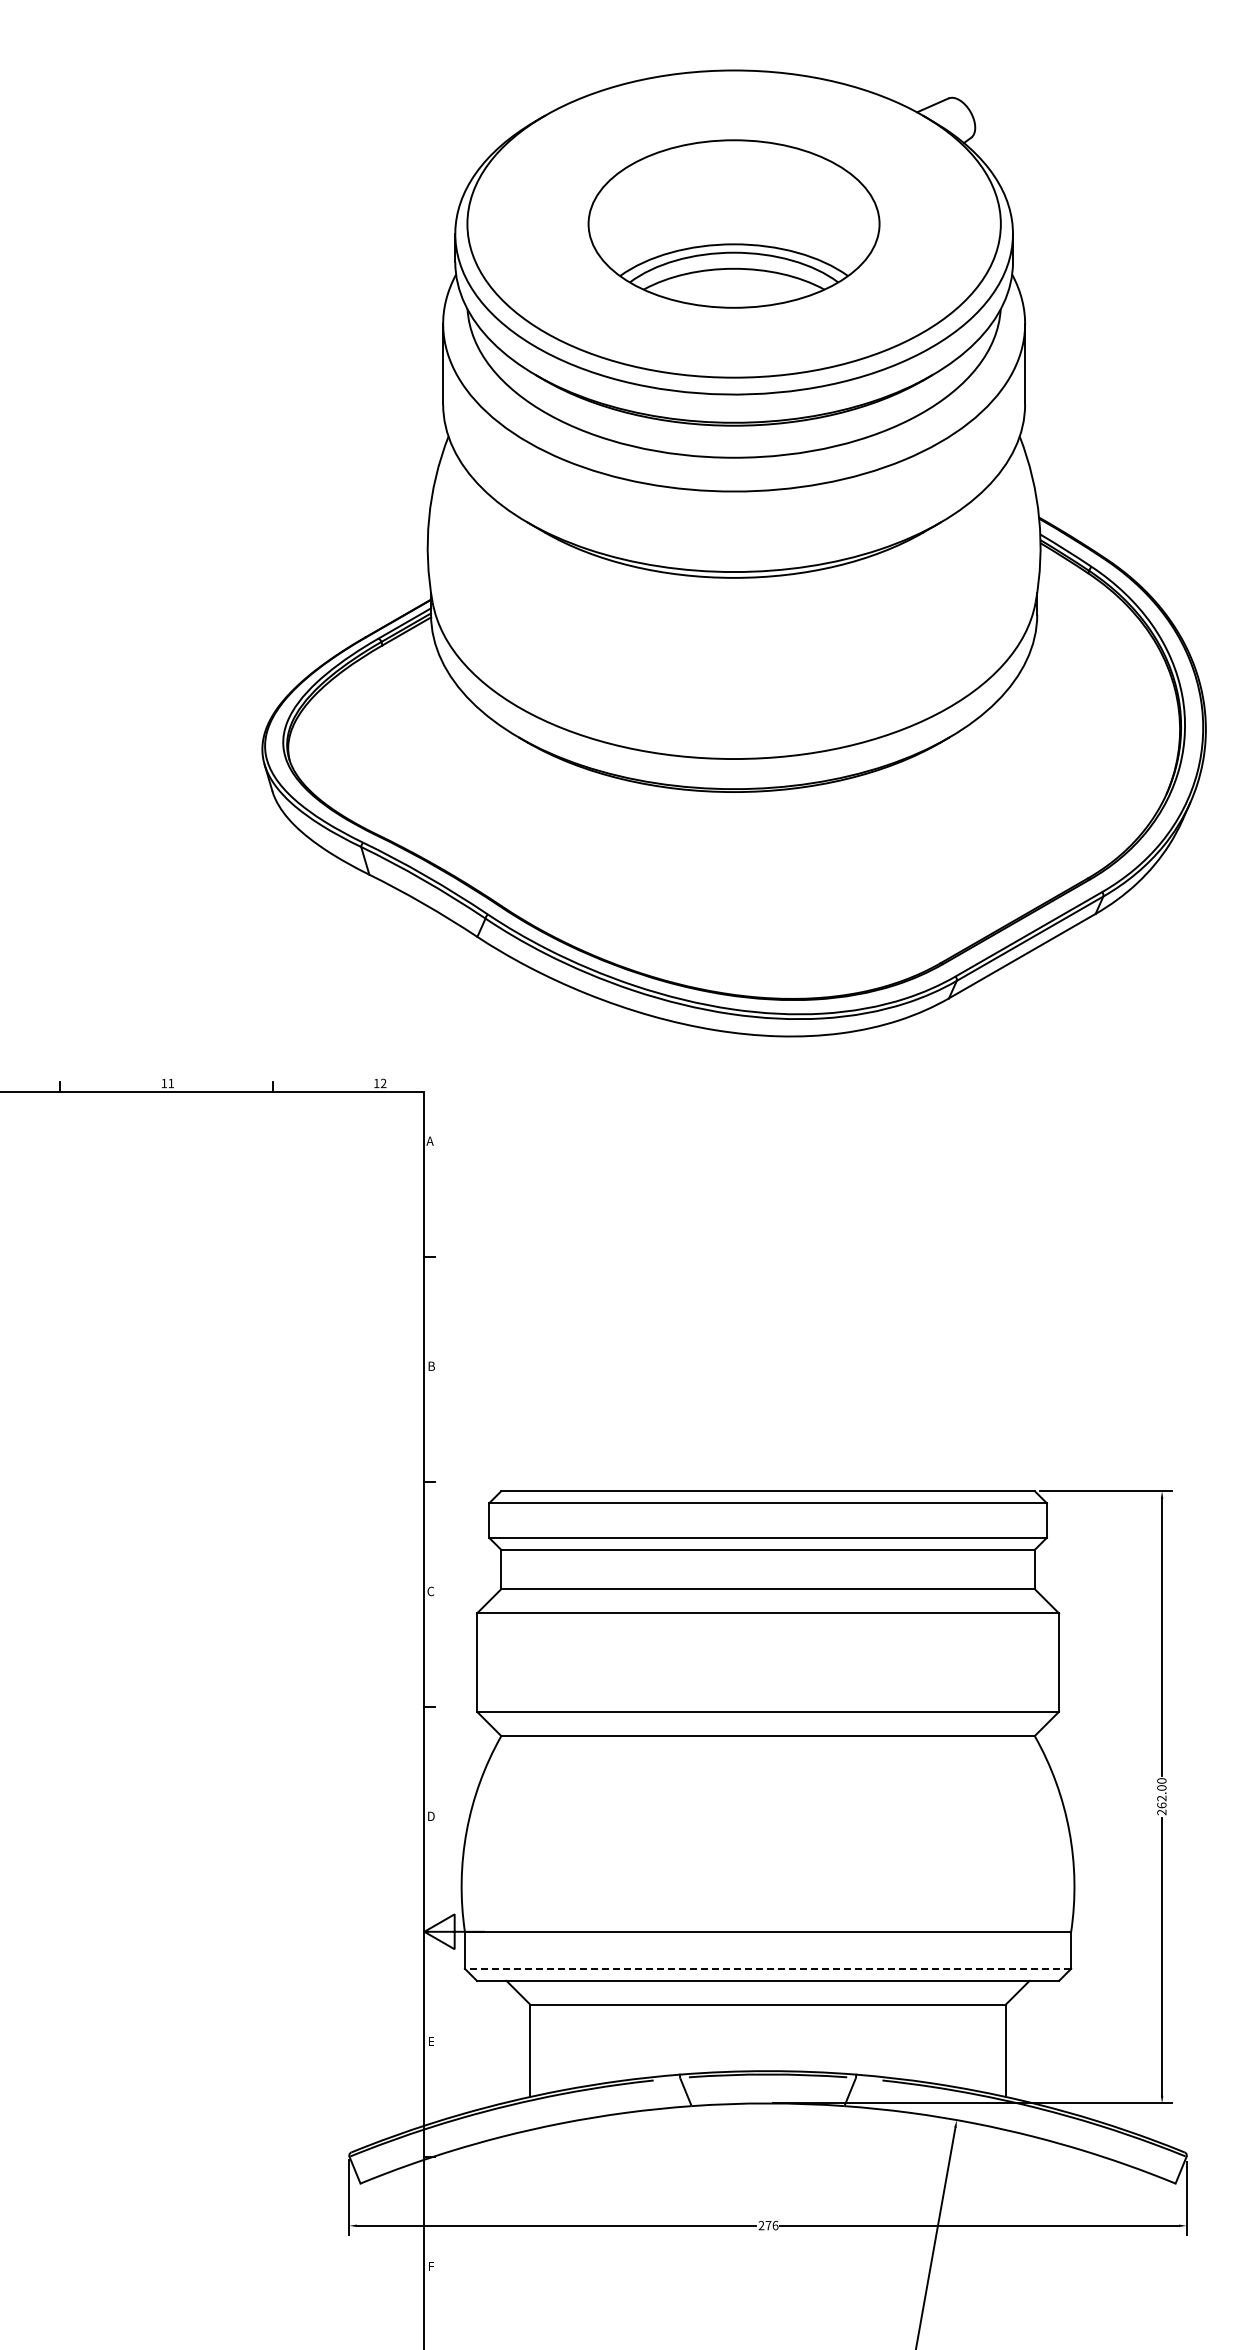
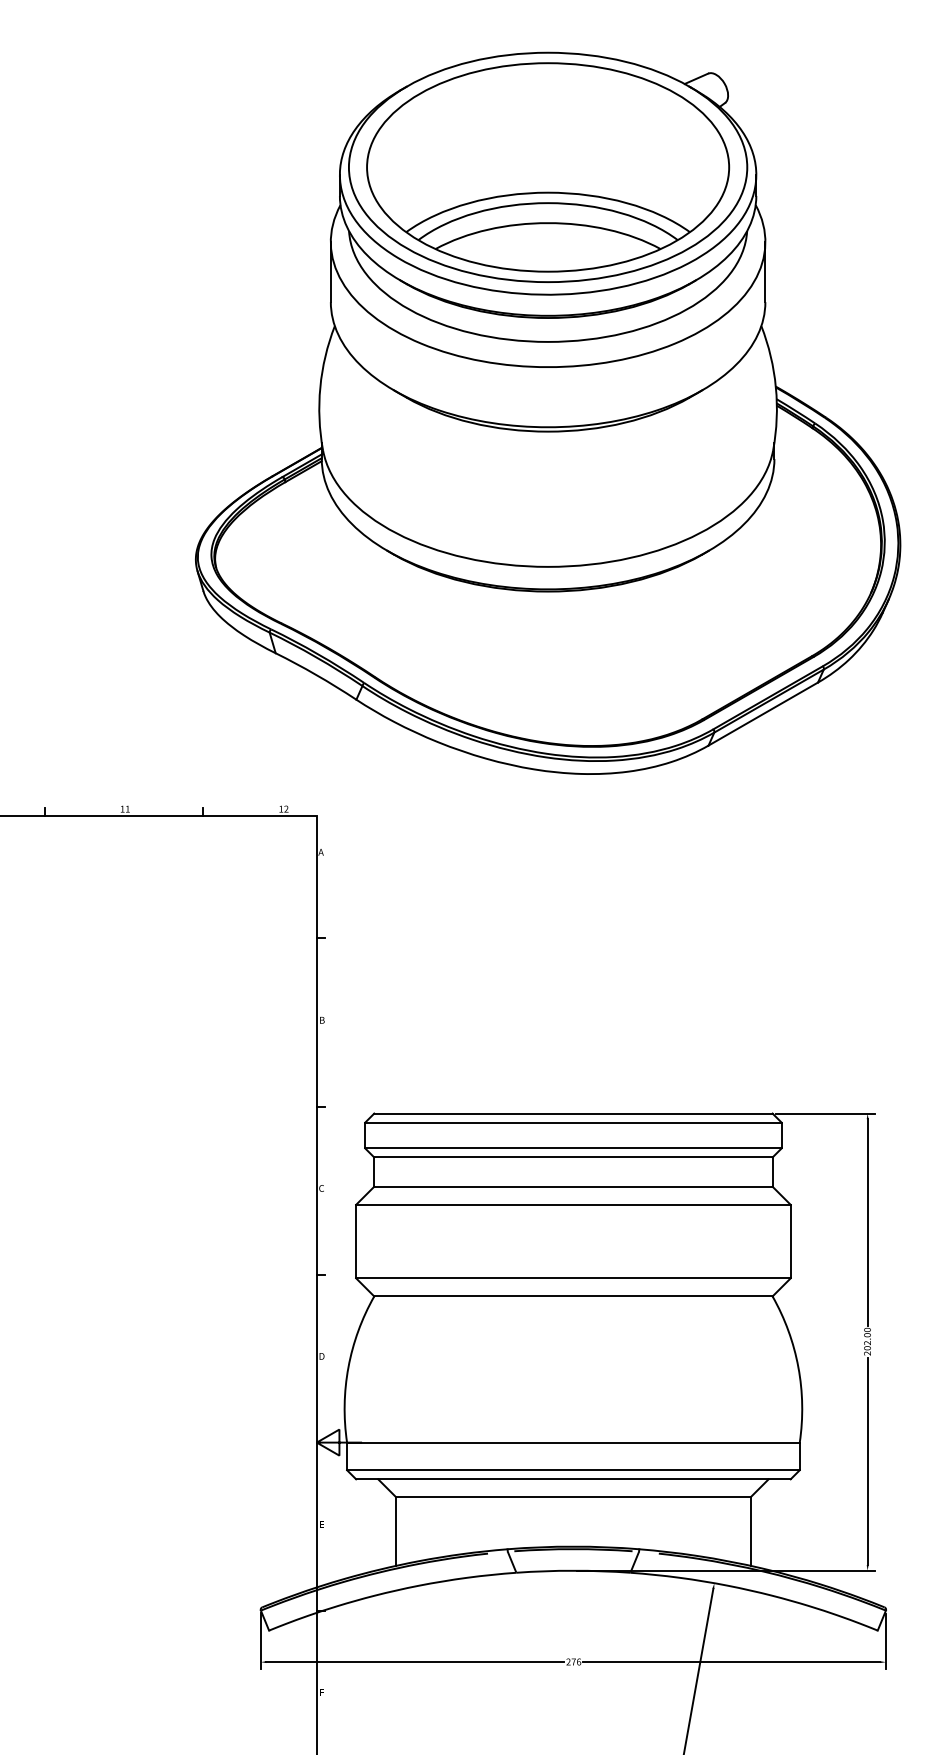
part: (733, 223) -> (547, 167), size x1.67
text: (1161, 1805) -> (867, 1348), 262.00 -> 202.00
line: (767, 1968) -> (573, 1470), dashed -> solid

